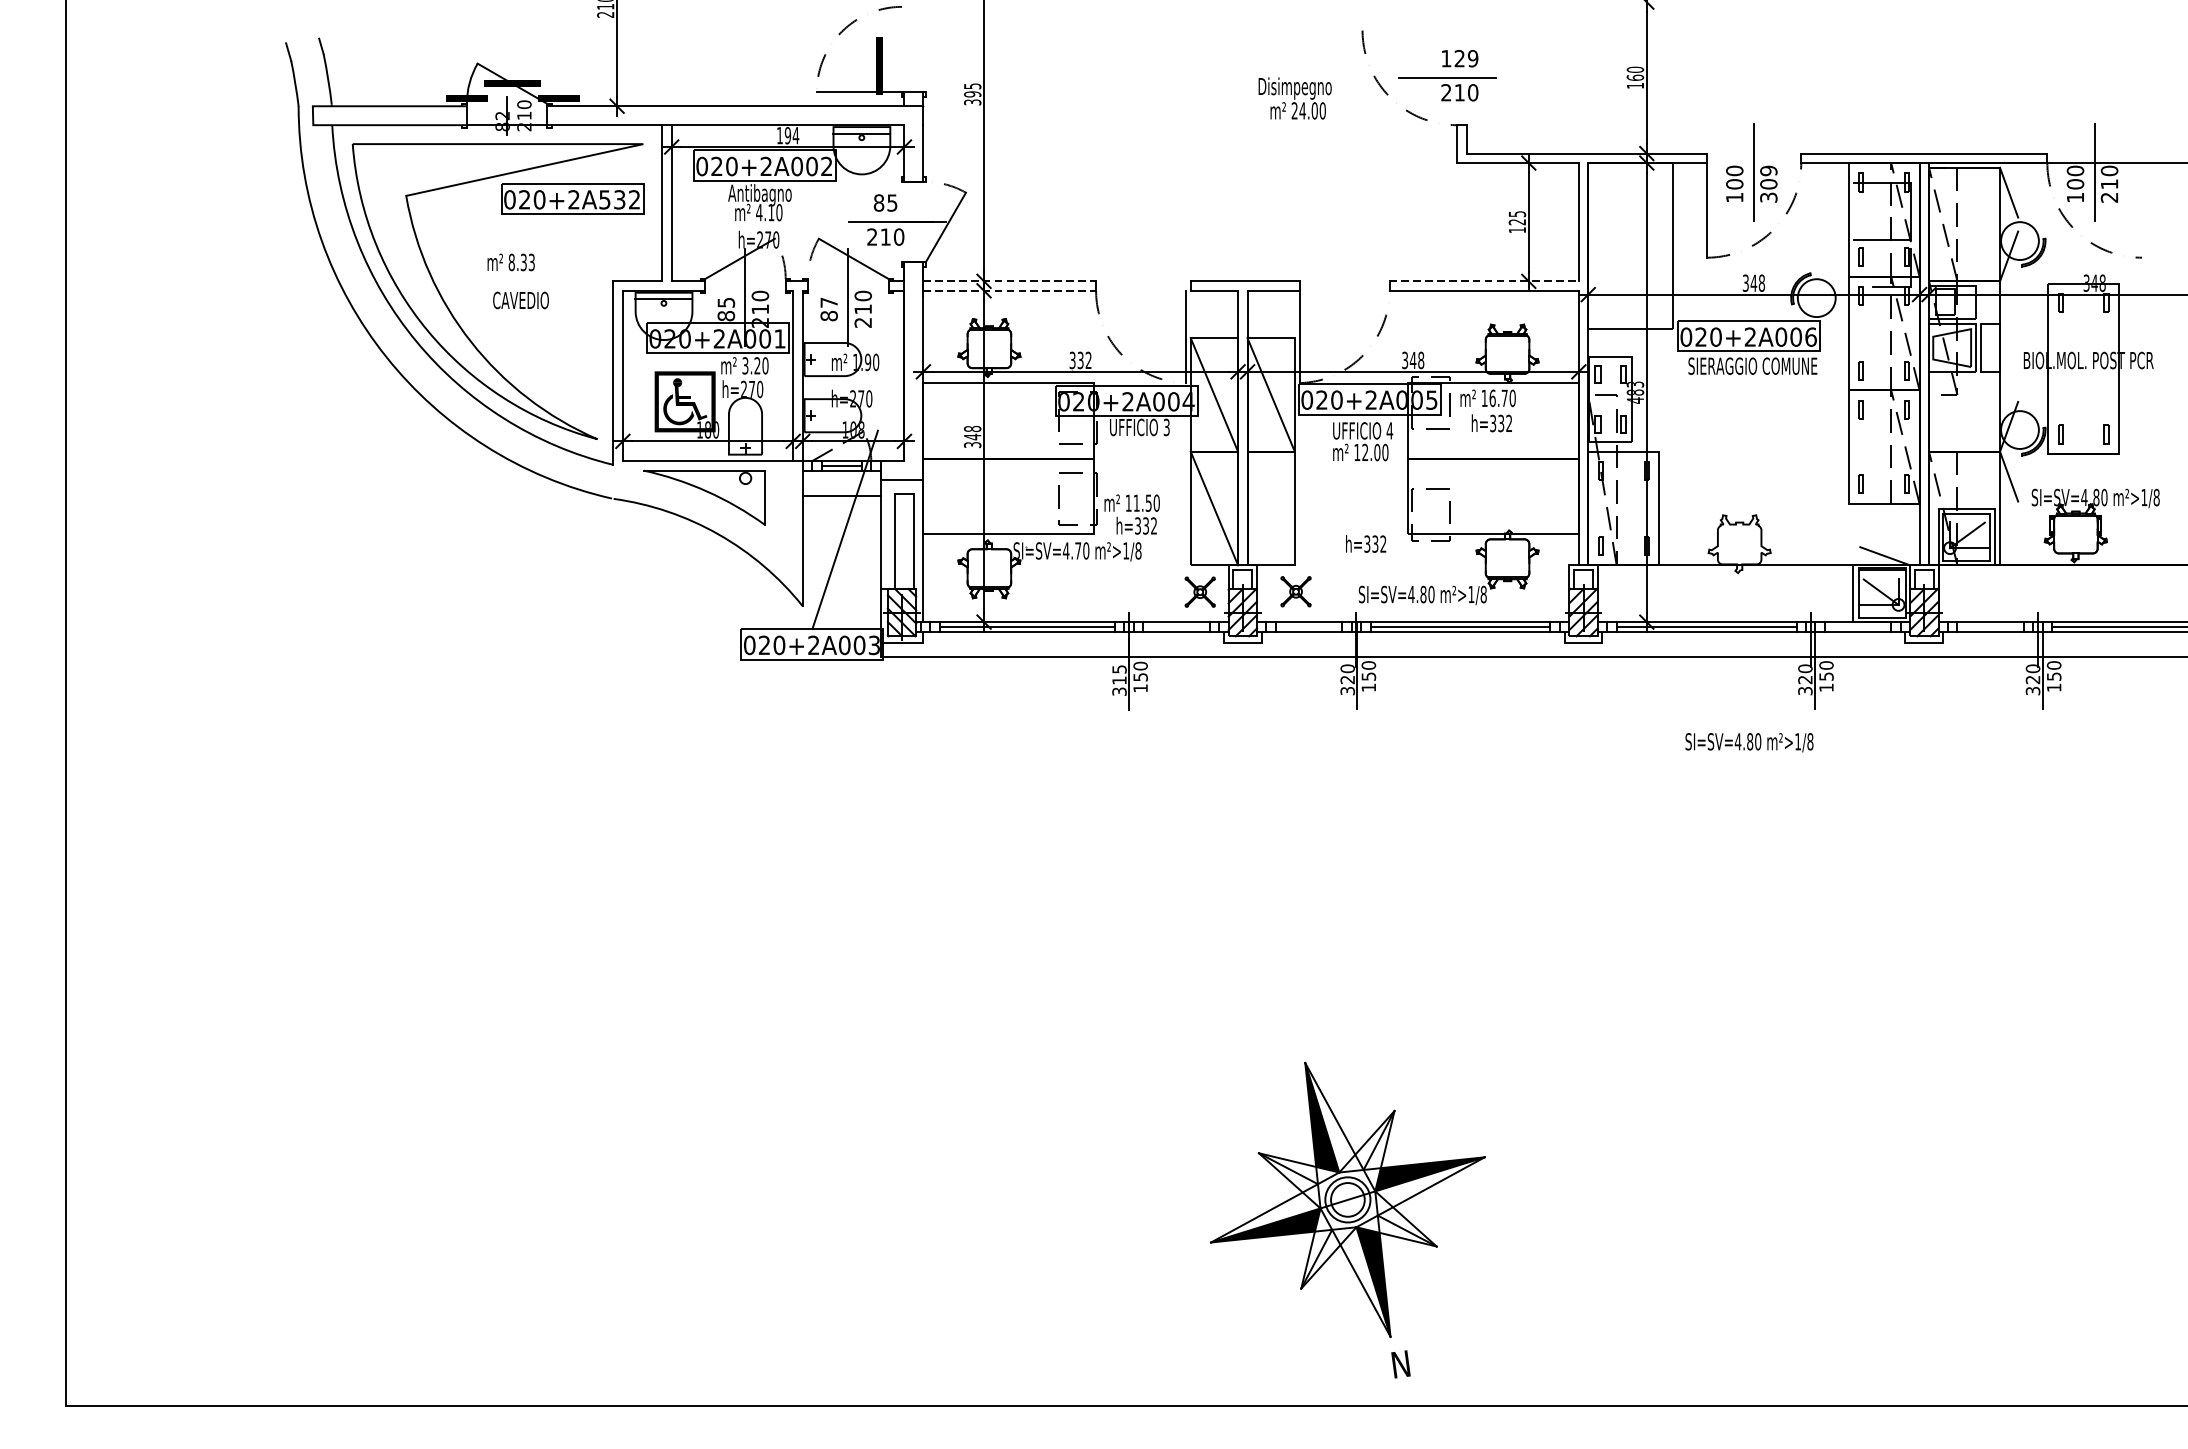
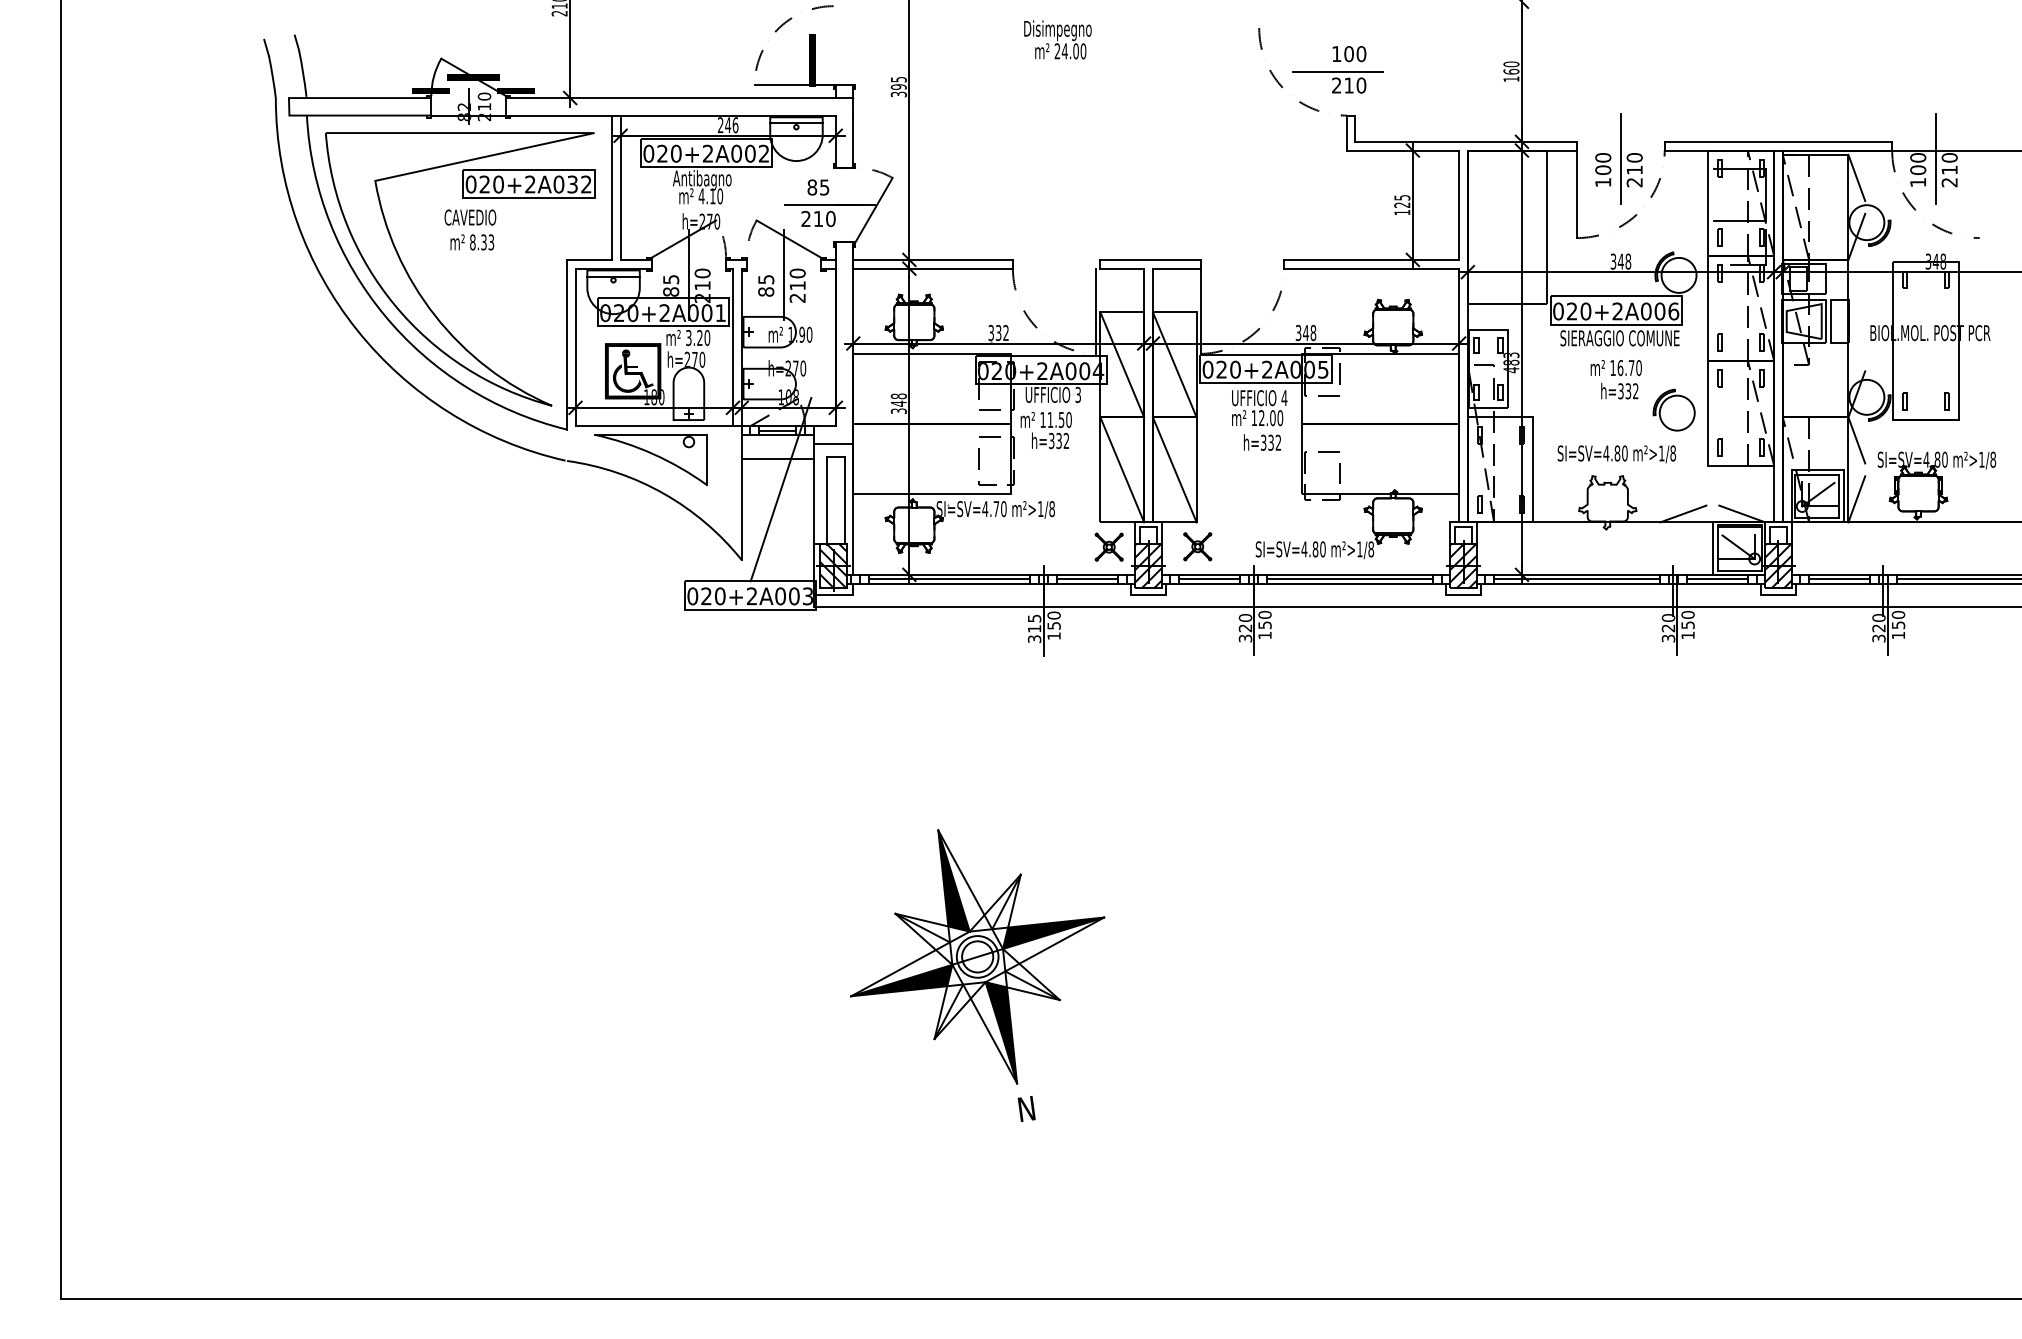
text: (1466, 59) -> (1355, 54), 129 -> 100
text: (1294, 98) -> (1057, 39), moved
text: (788, 135) -> (728, 125), 194 -> 246
text: (1768, 184) -> (1634, 170), 309 -> 210
text: (604, 199) -> (558, 184), 020+2A532 -> 020+2A032
line: (1010, 280) -> (933, 259), dashed -> solid
line: (1485, 280) -> (1372, 259), dashed -> solid
line: (1010, 290) -> (933, 268), dashed -> solid
text: (521, 300) -> (470, 217), moved
text: (829, 302) -> (766, 279), 87 -> 85
text: (1487, 410) -> (1615, 379), moved
part: (1810, 443) -> (1673, 409), added
line: (1270, 508) -> (1174, 469), added
text: (1131, 514) -> (1045, 430), moved
line: (2008, 540) -> (1856, 499), added
text: (1366, 543) -> (1262, 442), moved
line: (1821, 555) -> (1683, 513), added
line: (1175, 627) -> (1086, 579), added
line: (1308, 627) -> (1209, 579), added
line: (1857, 627) -> (1716, 579), added
line: (1990, 627) -> (1839, 579), added
text: (1749, 742) -> (1616, 454), moved
part: (1347, 1220) -> (977, 975), moved

